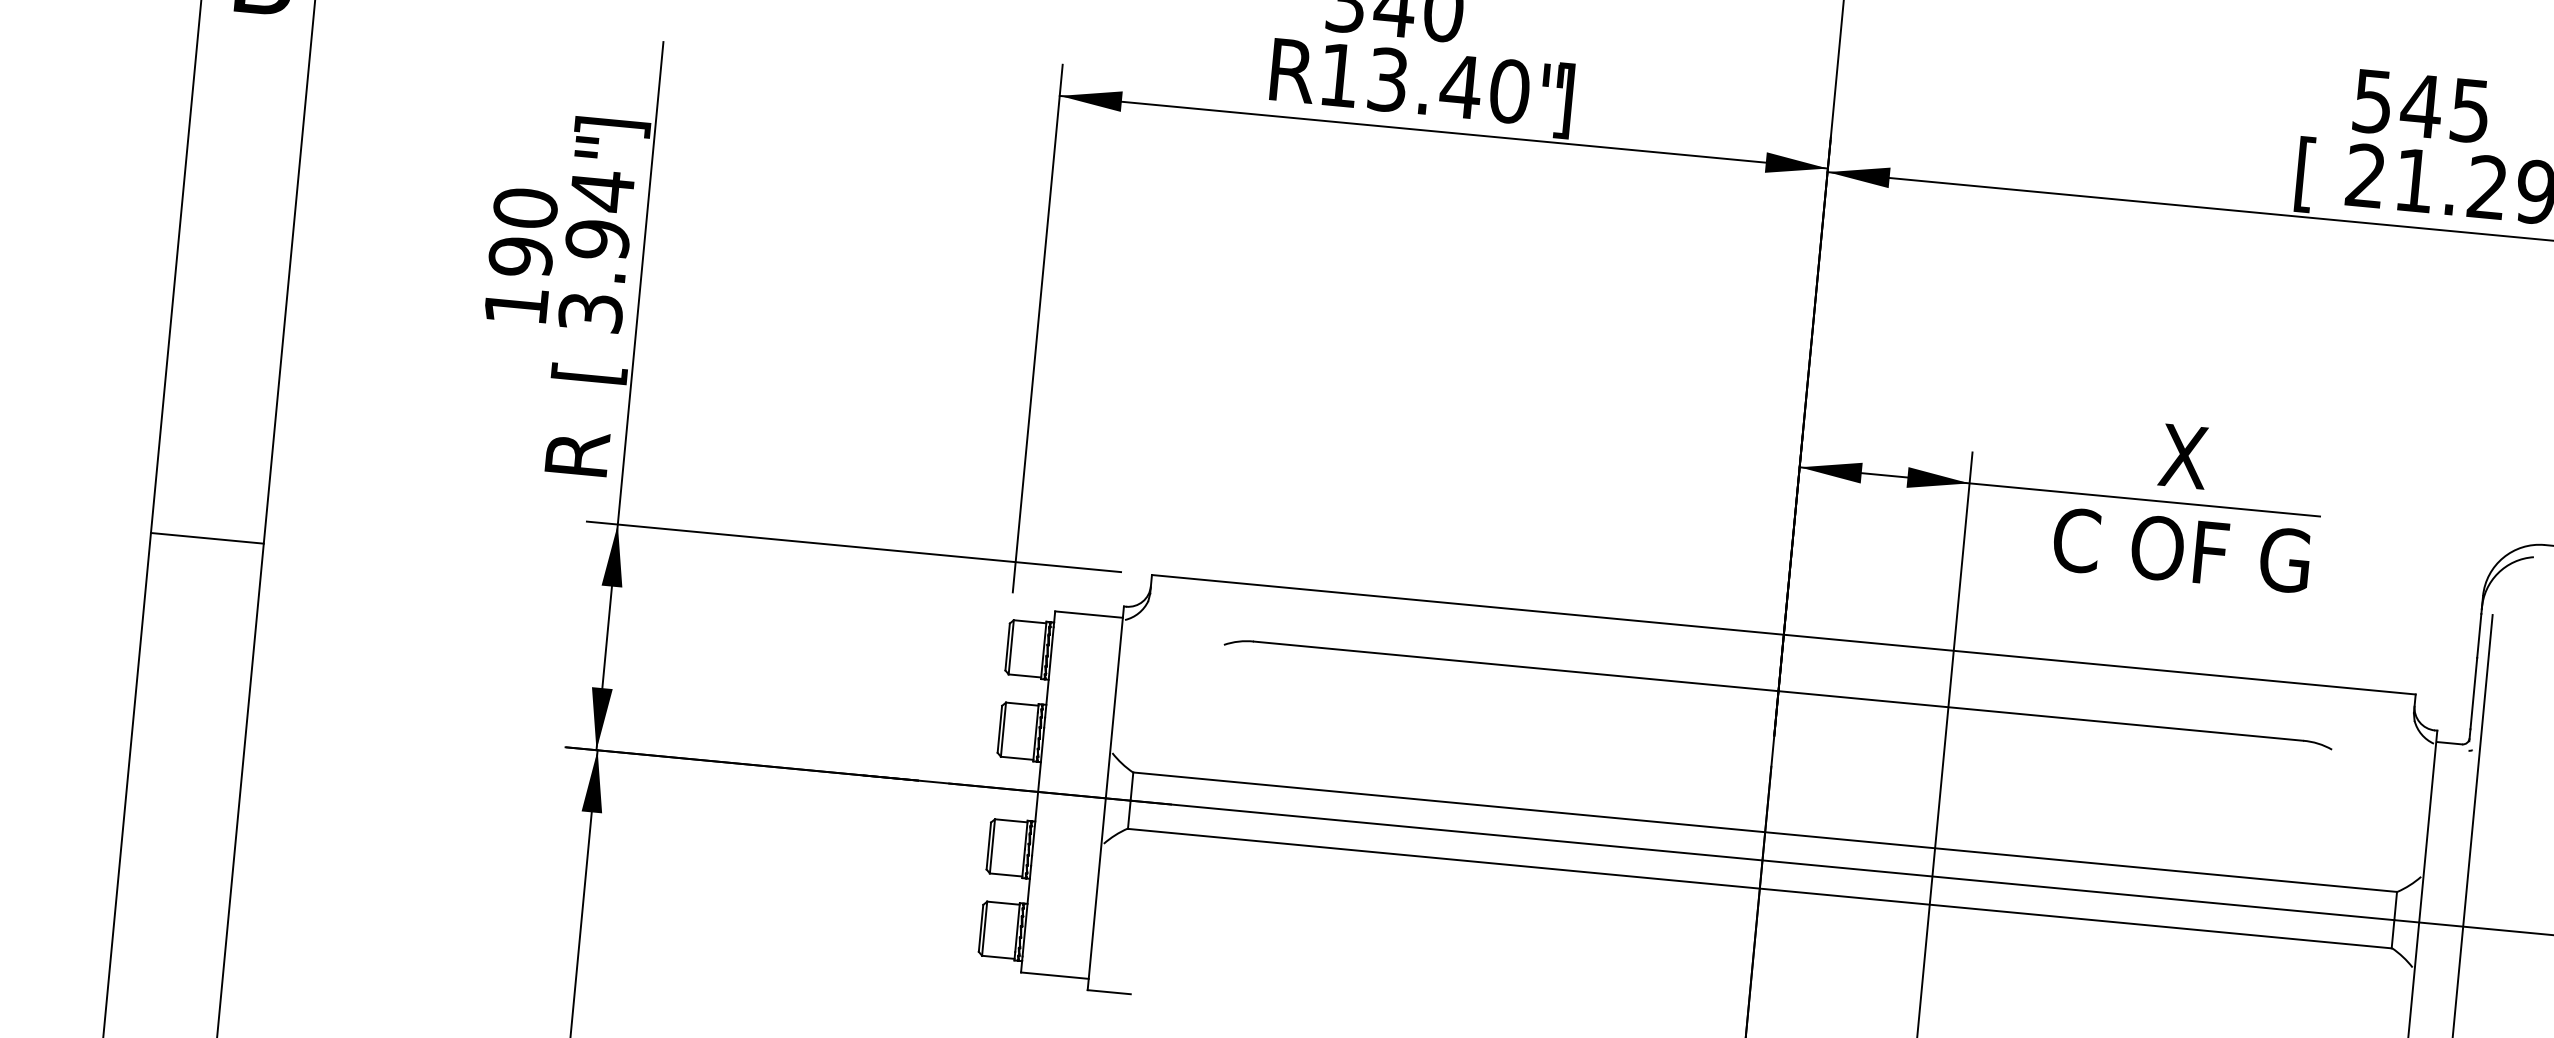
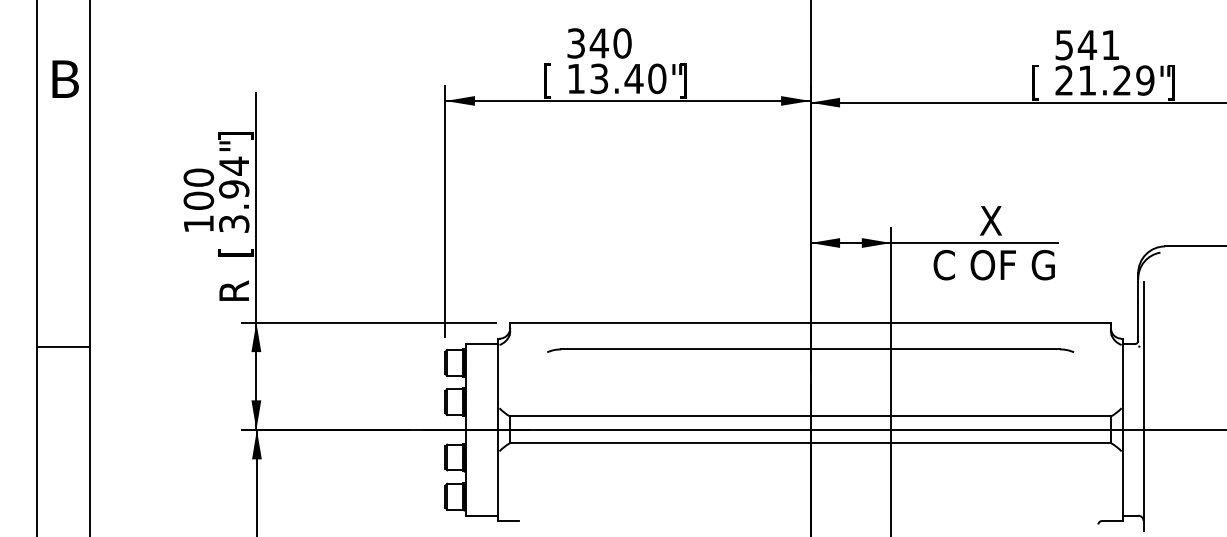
text: (1293, 74) -> (554, 80), R -> [
text: (2469, 111) -> (1110, 45), 545 -> 541
text: (520, 256) -> (198, 200), 190 -> 100

